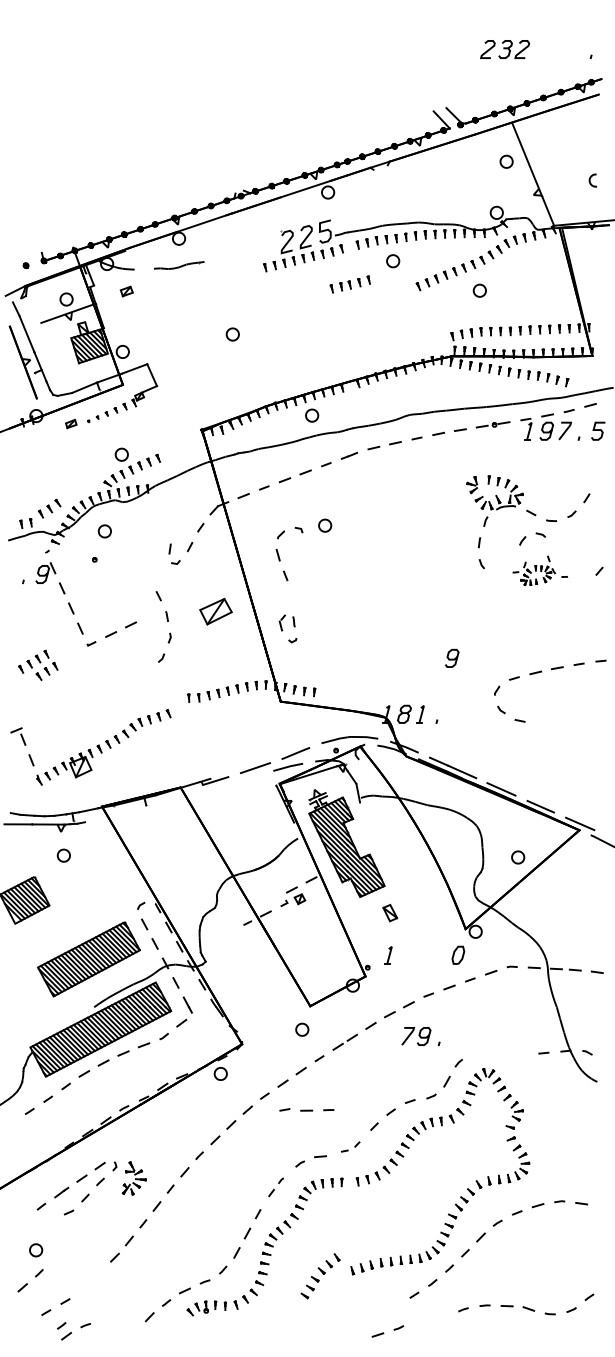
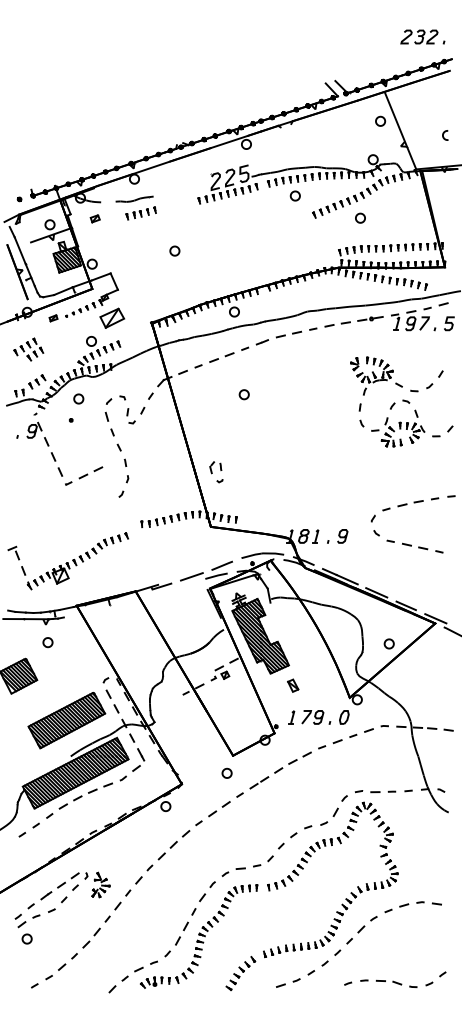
part: (505, 48) -> (419, 36), moved
part: (349, 284) -> (140, 213), moved
part: (280, 556) -> (108, 417), moved
part: (539, 570) -> (405, 428), size x1.67
part: (216, 610) -> (112, 317), moved
curve: (451, 658) -> (342, 536), moved
part: (37, 665) -> (28, 349), moved
part: (562, 729) -> (422, 547), added
part: (421, 1036) -> (316, 717), moved
part: (306, 1109) -> (375, 791), moved
part: (350, 1147) -> (263, 861), size x1.43
part: (276, 1187) -> (207, 891), size x1.43
part: (320, 1276) -> (240, 973), moved
part: (29, 1280) -> (67, 961), moved
part: (388, 1330) -> (288, 982), moved
part: (73, 1332) -> (27, 921), moved

